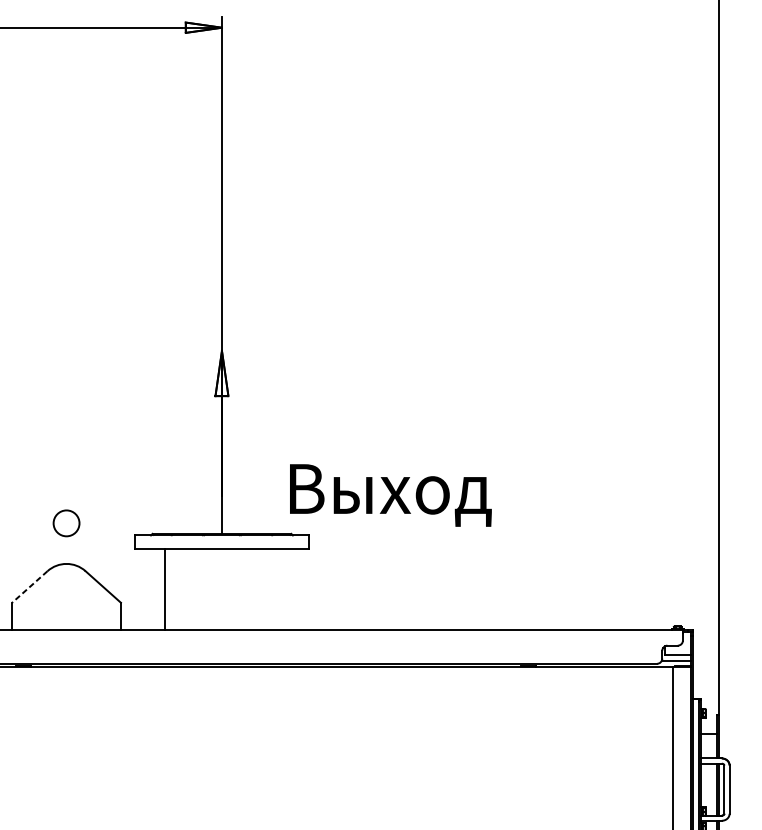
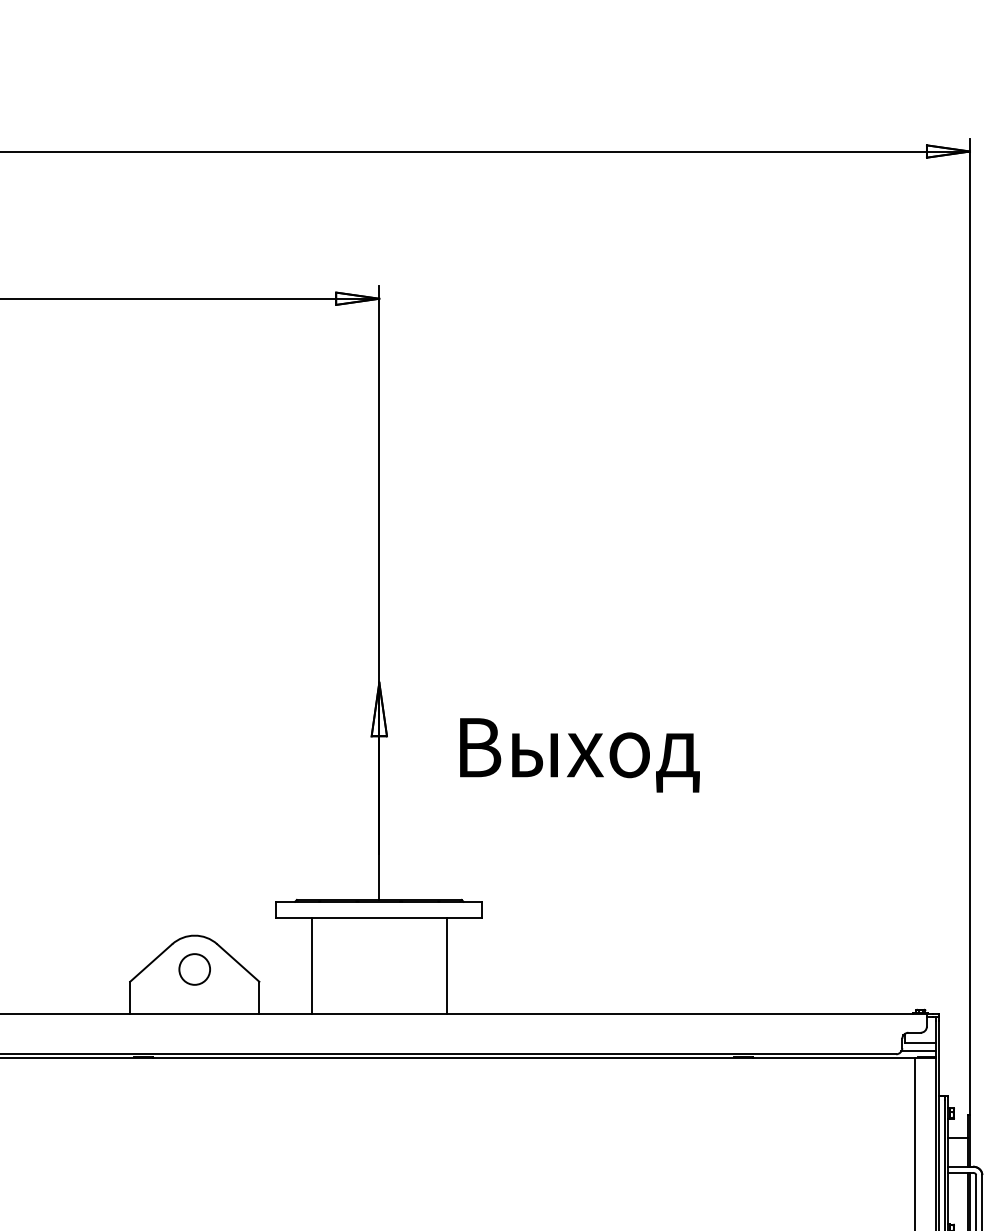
text: (390, 495) -> (579, 755), moved
circle: (66, 523) -> (194, 969), moved
line: (29, 587) -> (150, 963), dashed -> solid
line: (278, 589) -> (446, 966), added

